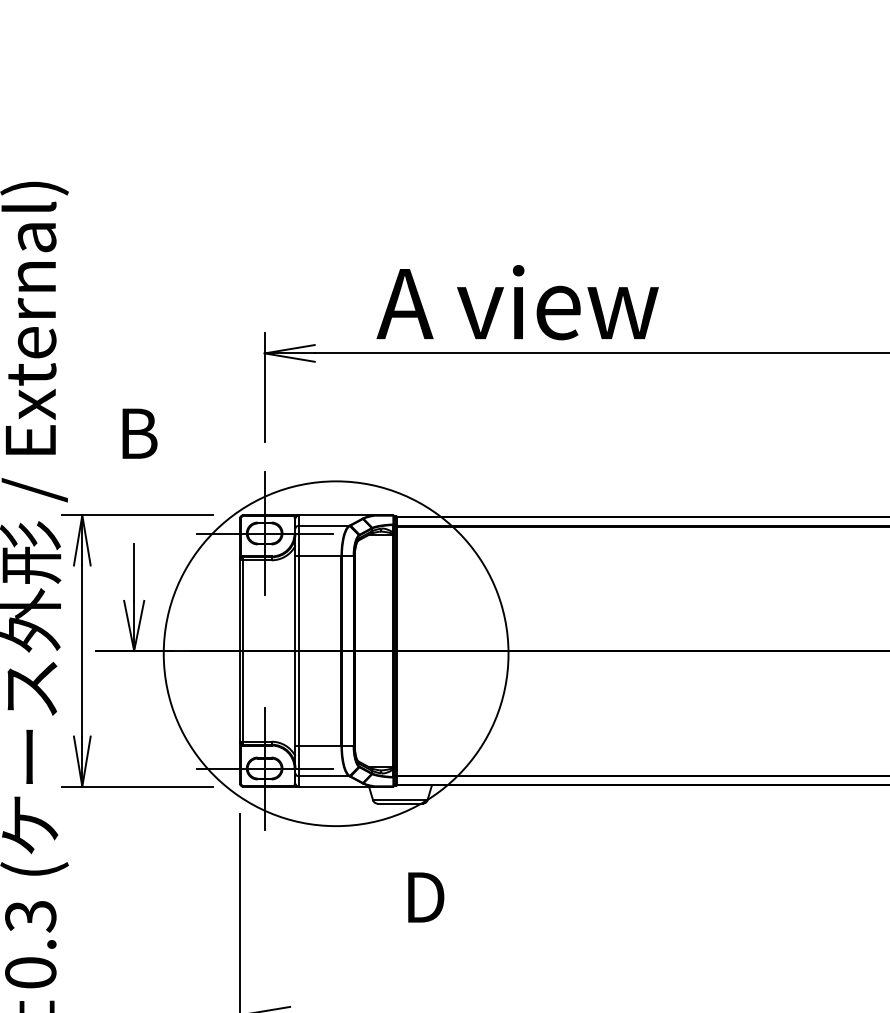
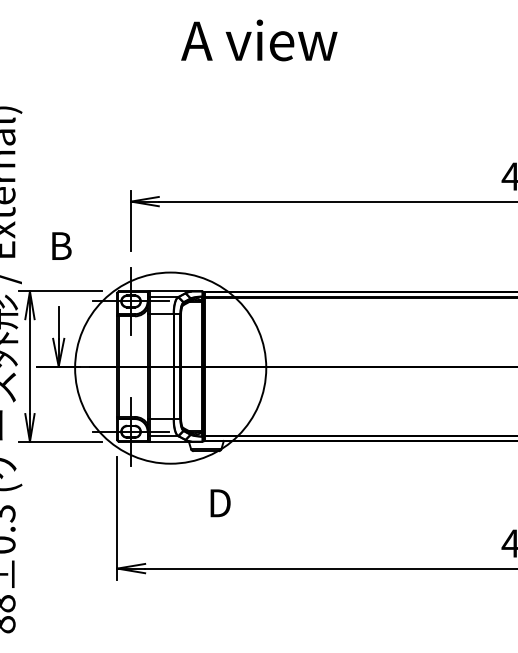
text: (517, 302) -> (259, 40), moved

